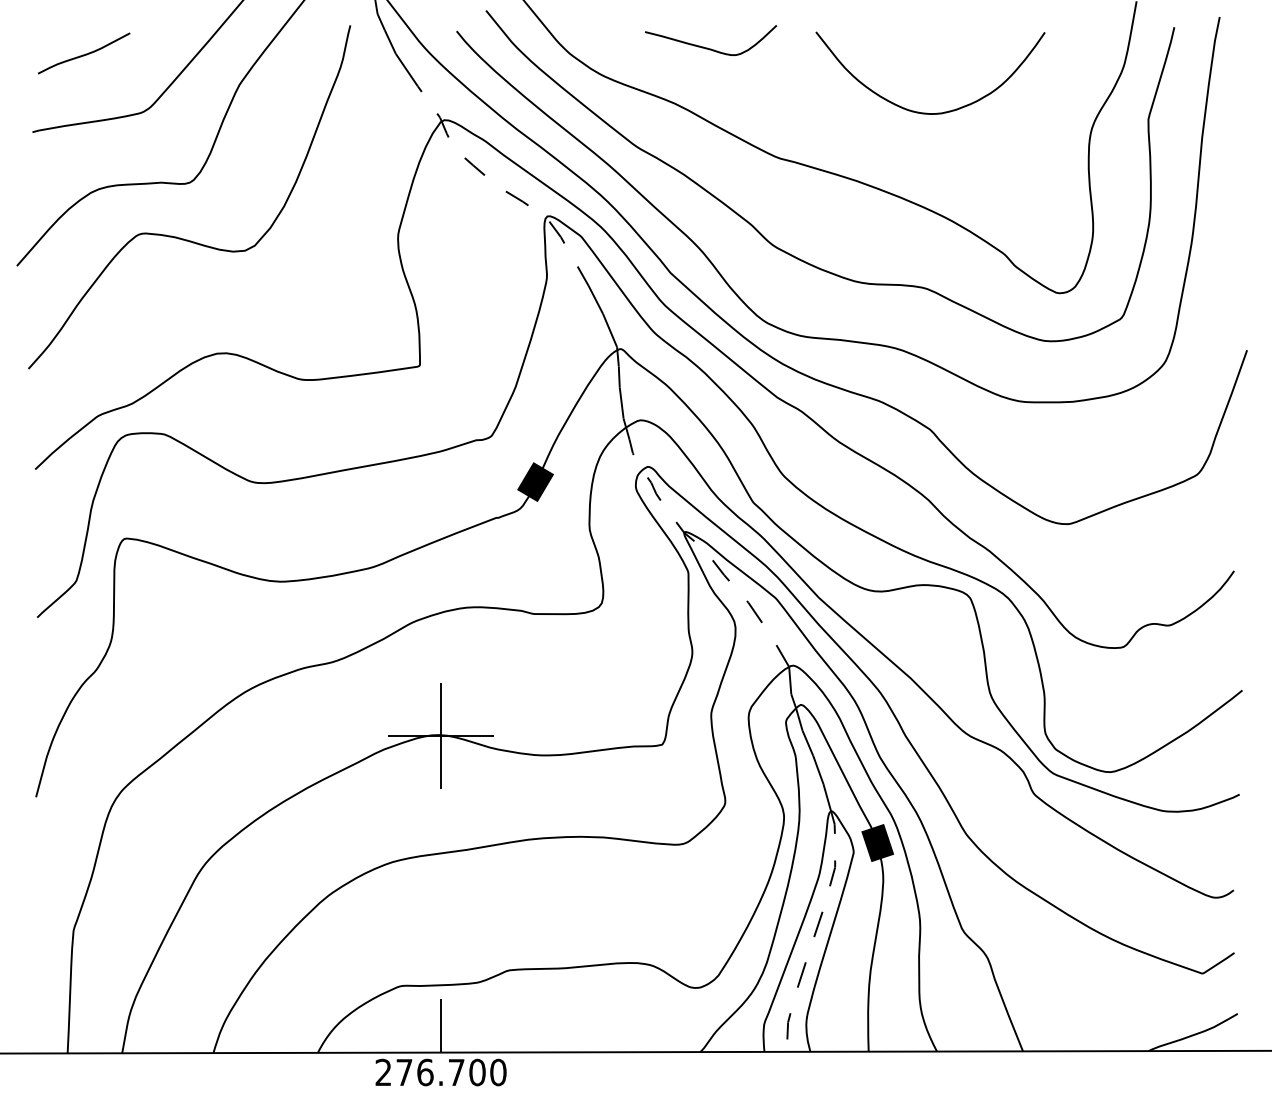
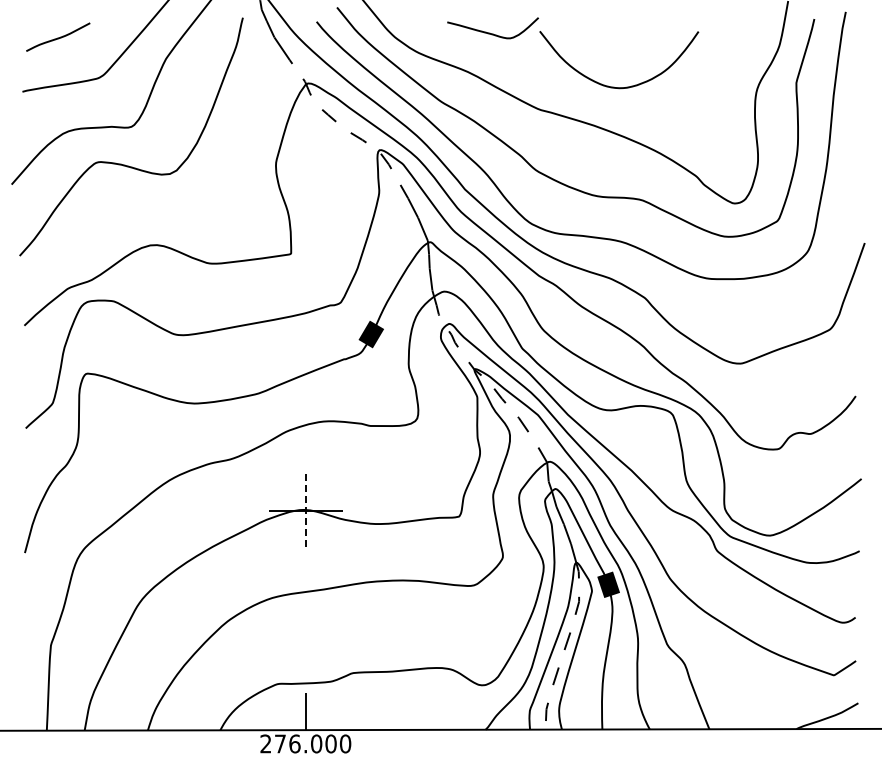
curve: (923, 111) -> (614, 86), moved
line: (440, 735) -> (305, 510), solid -> dashed
text: (456, 1071) -> (316, 743), 276.700 -> 276.000

